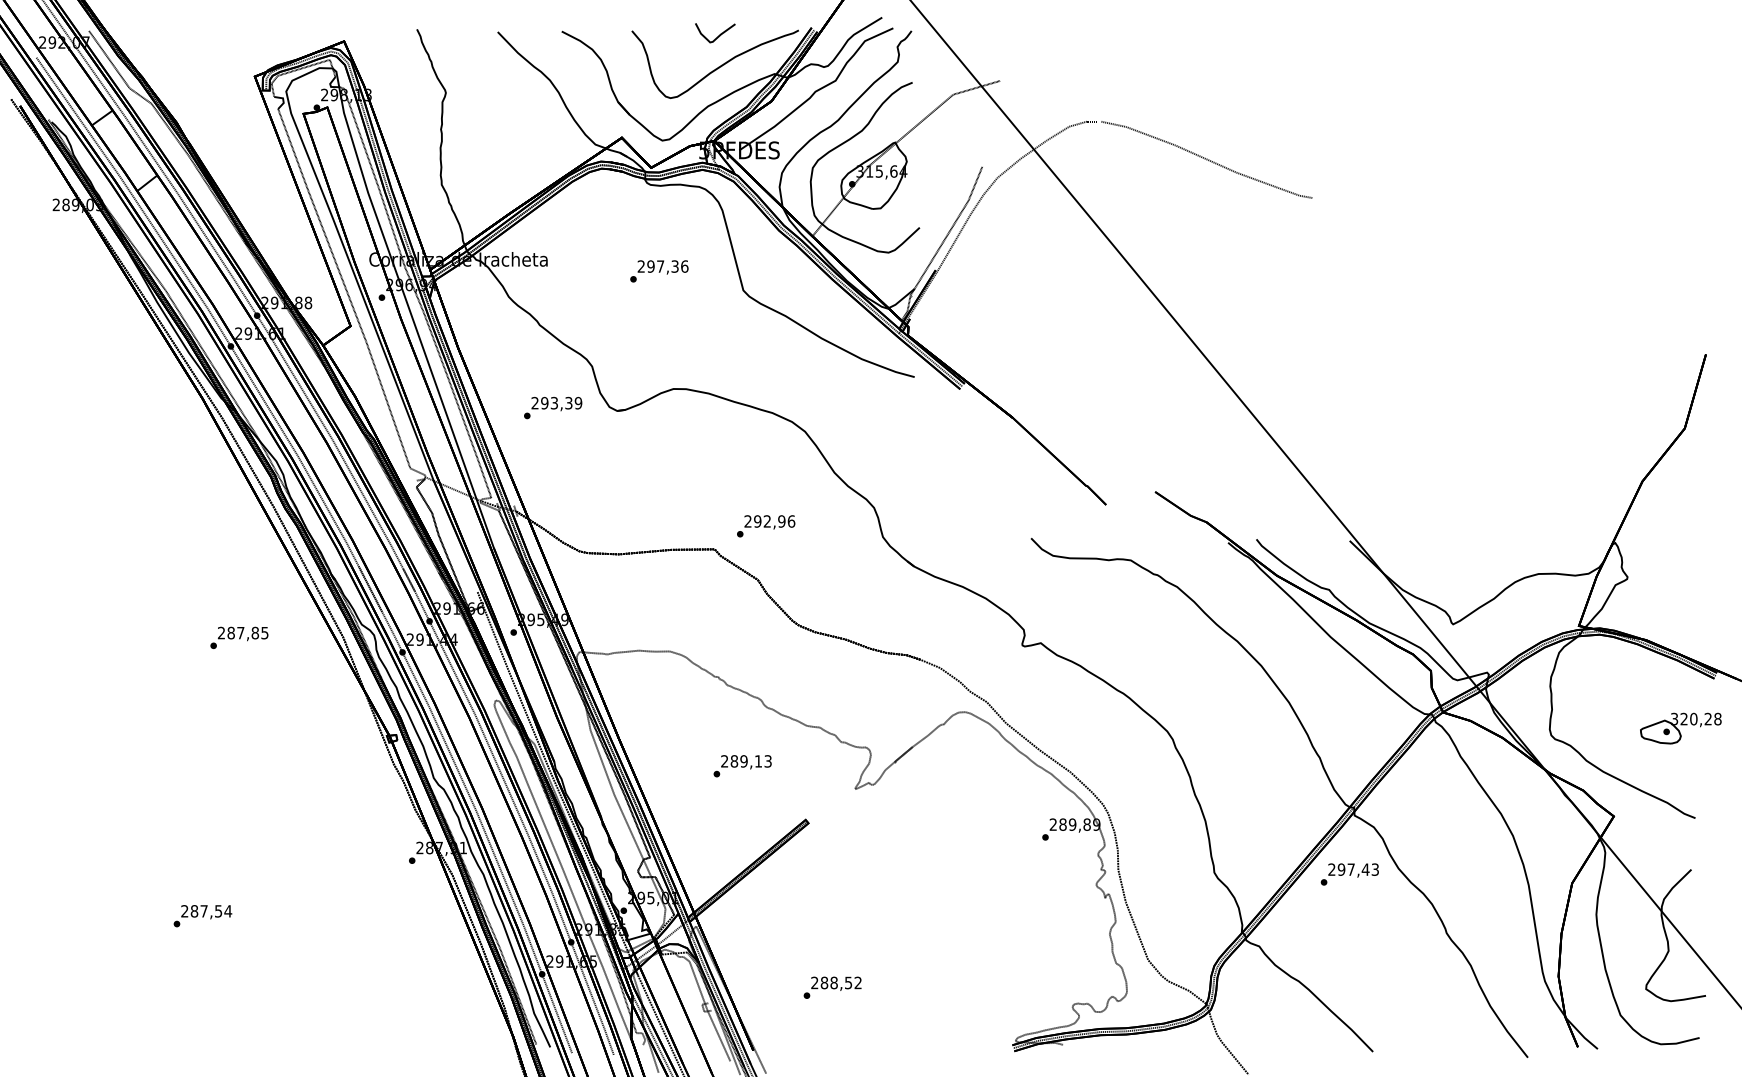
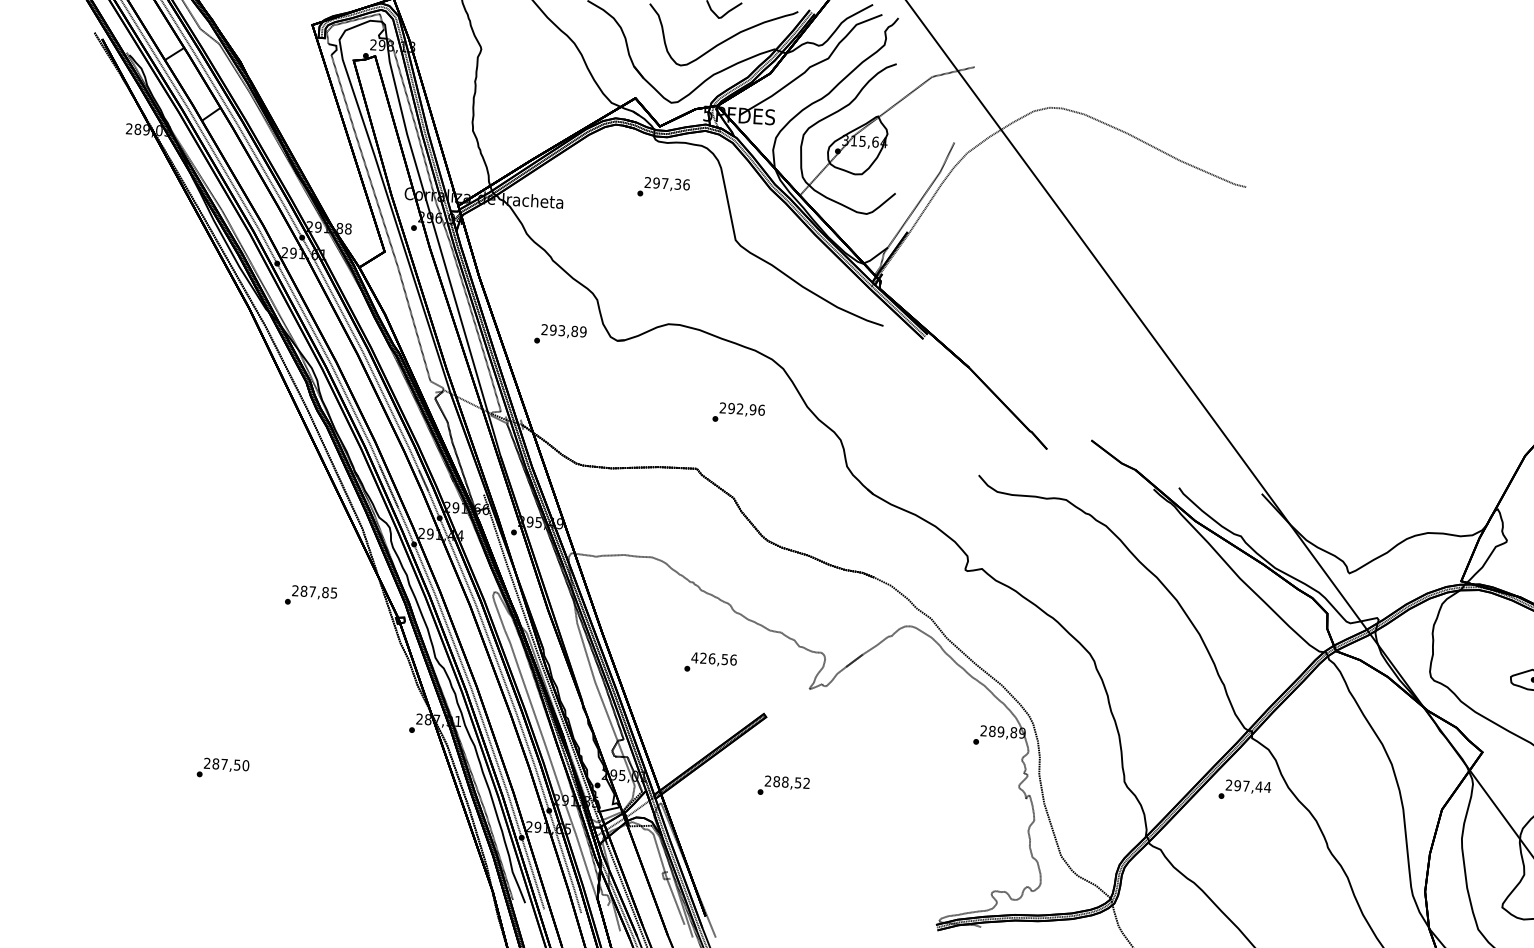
text: (659, 271) -> (663, 187), moved
text: (568, 403) -> (574, 331), 293,39 -> 293,89
text: (766, 526) -> (739, 413), moved
text: (239, 637) -> (311, 595), moved
text: (745, 761) -> (713, 658), 289,13 -> 426,56
text: (1375, 869) -> (1267, 787), 297,43 -> 297,44
text: (228, 911) -> (246, 765), 287,54 -> 287,50
text: (832, 987) -> (783, 786), moved

